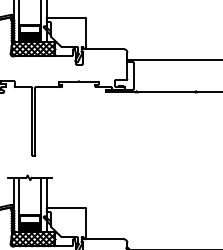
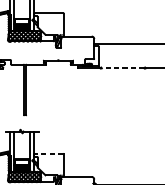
line: (166, 92) -> (123, 68), solid -> dashed
line: (65, 207) -> (48, 153), solid -> dashed

